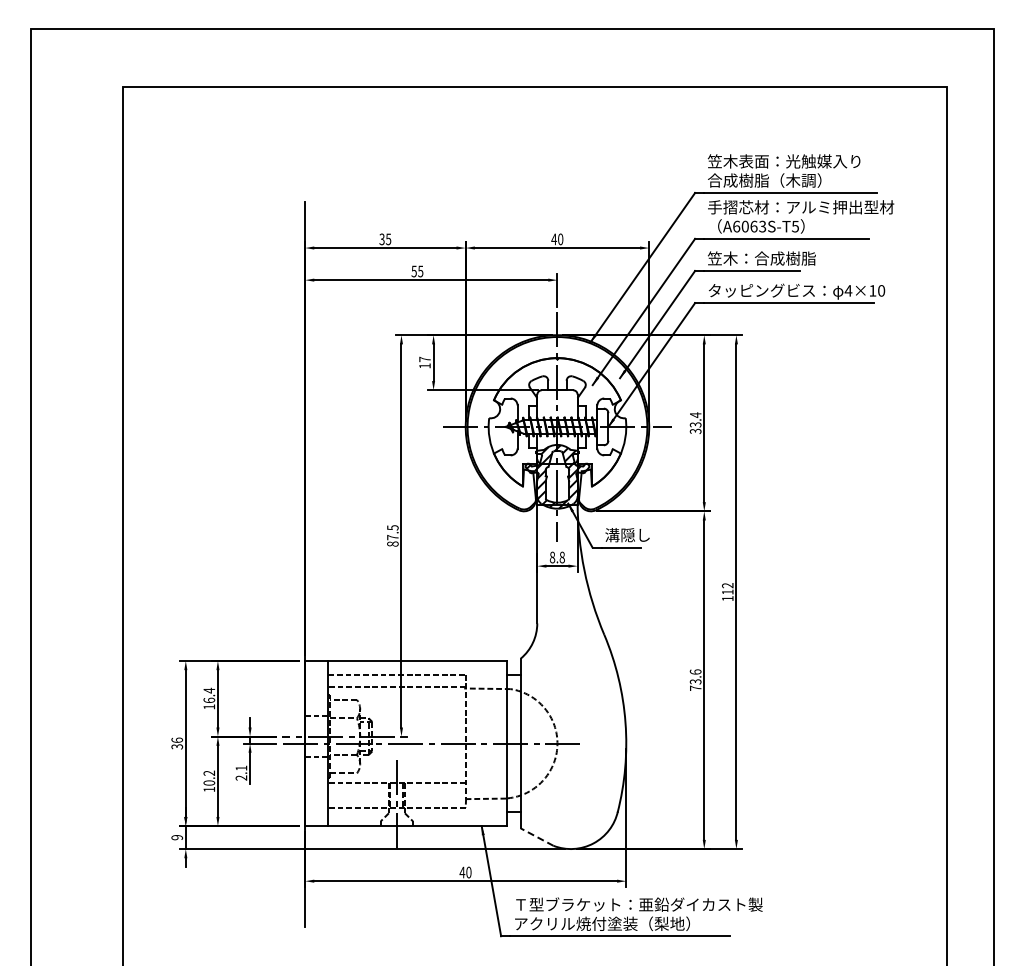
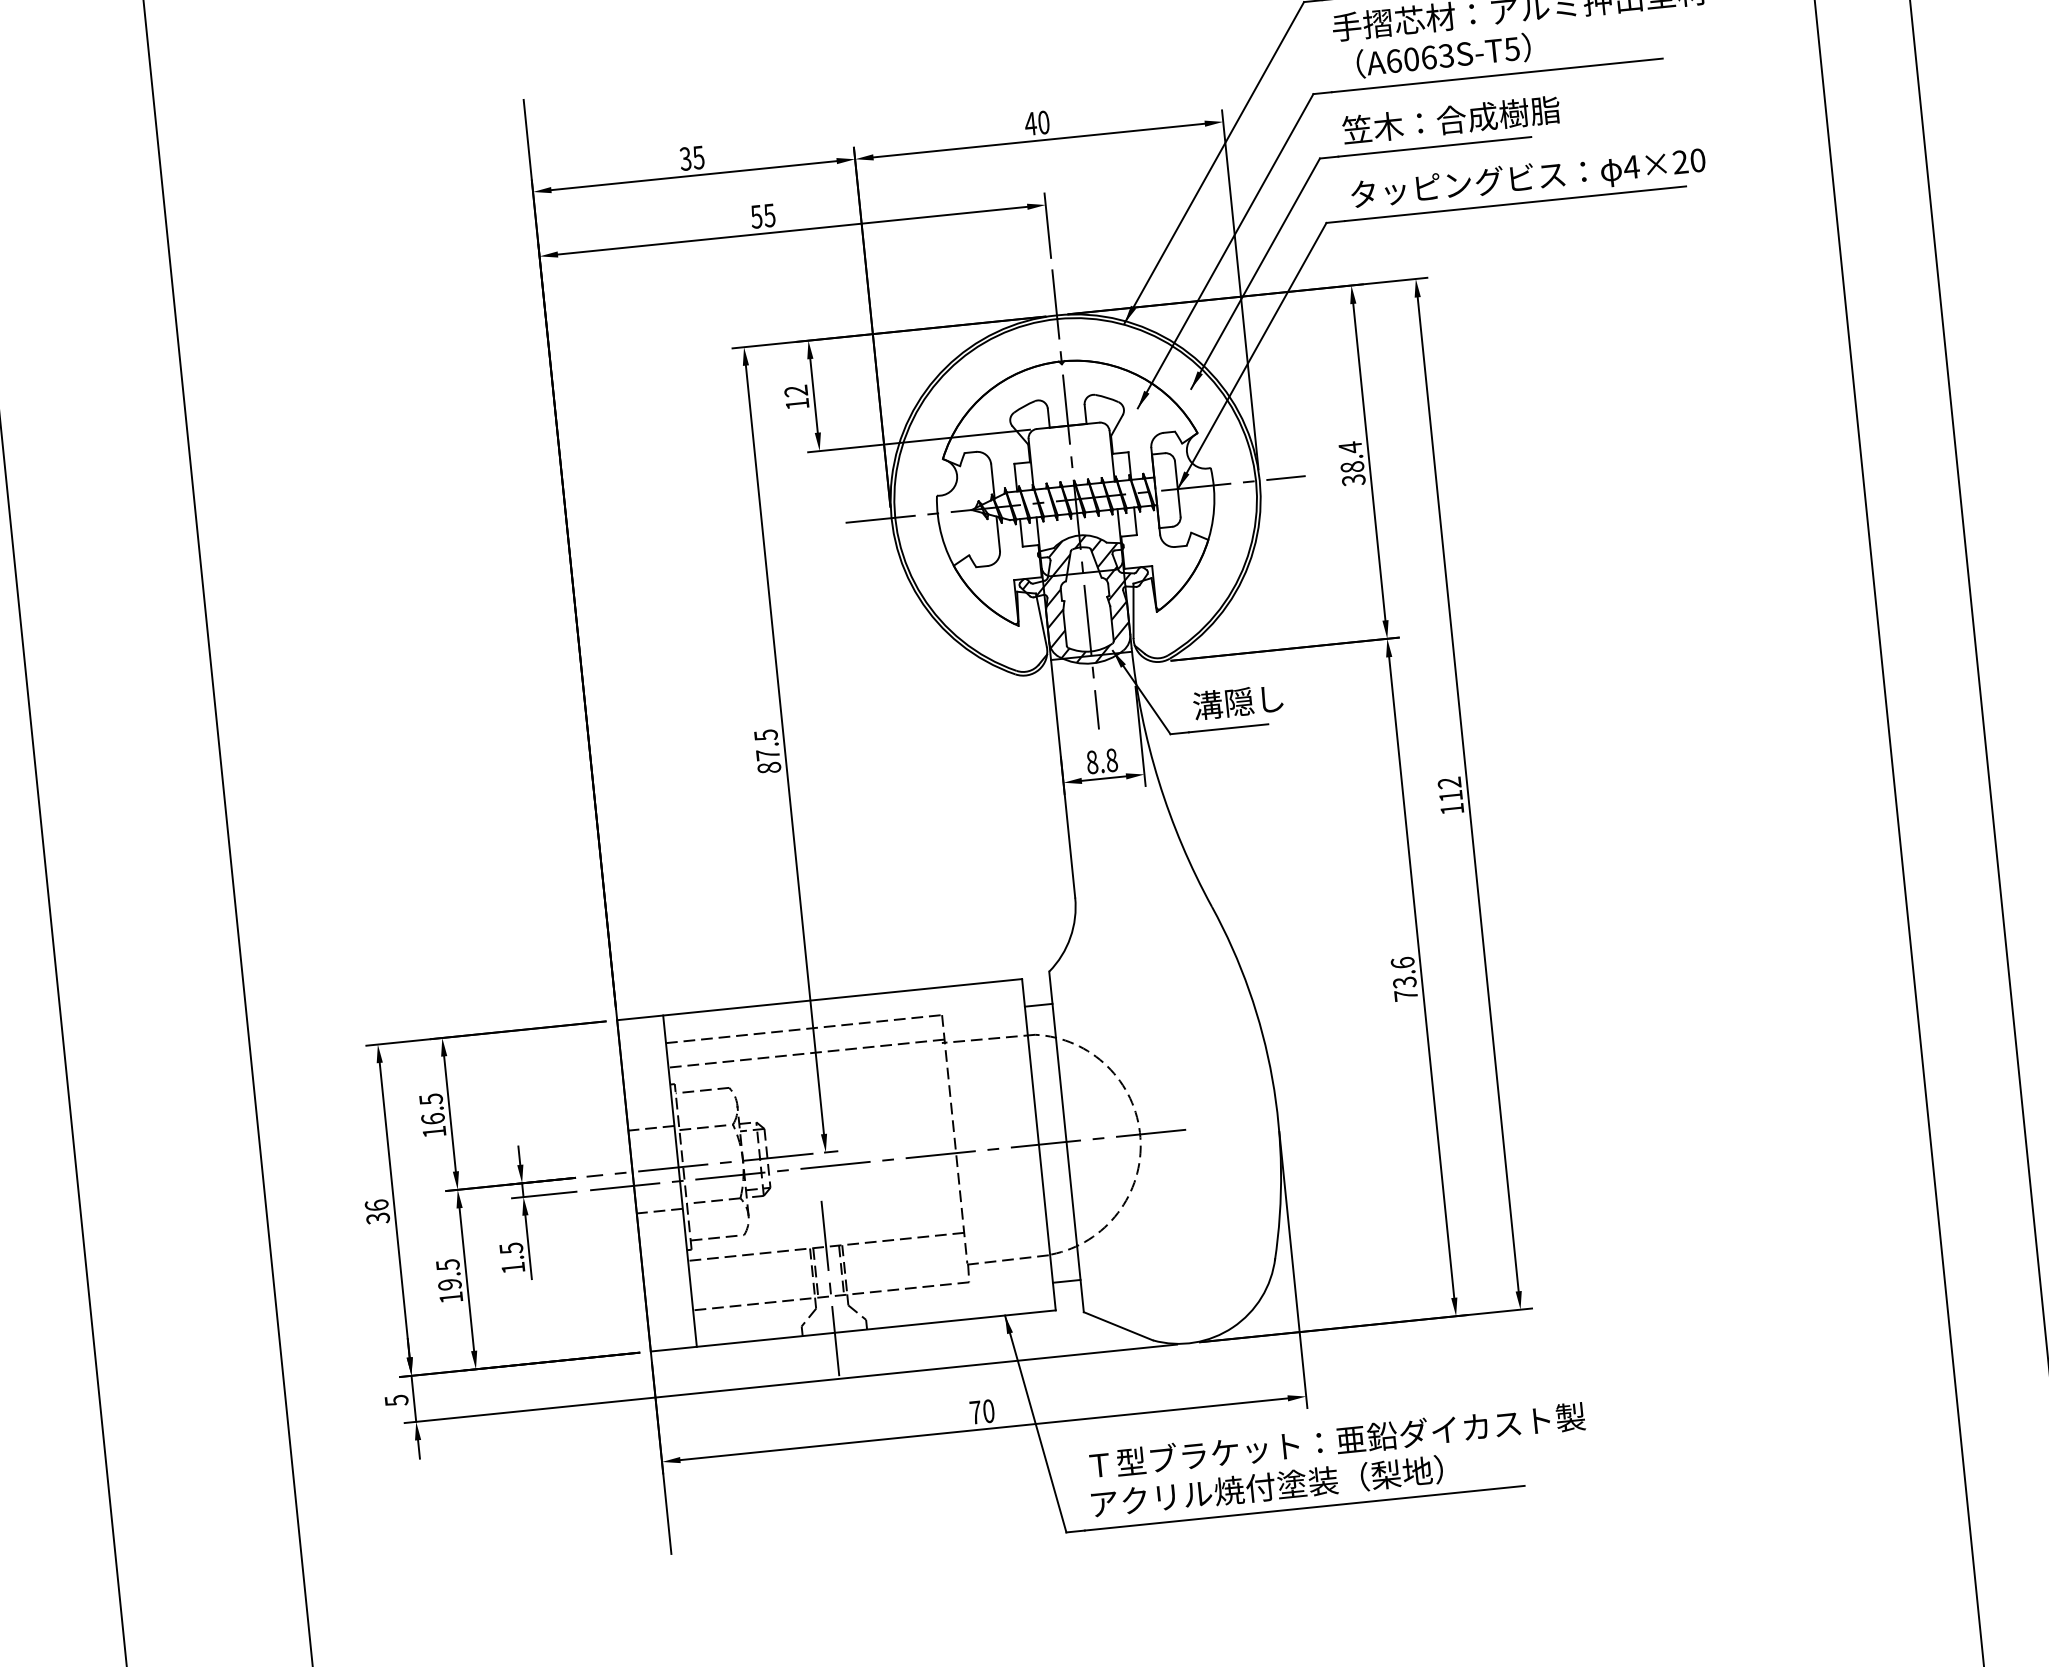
text: (872, 290) -> (1679, 161), 4×10 -> 4×20
text: (424, 359) -> (795, 391), 17 -> 12
text: (695, 424) -> (1351, 466), 33.4 -> 38.4
text: (209, 690) -> (431, 1098), 16.4 -> 16.5
text: (241, 772) -> (512, 1256), 2.1 -> 1.5
text: (209, 777) -> (449, 1273), 10.2 -> 19.5
text: (176, 837) -> (395, 1400), 9 -> 5
line: (537, 837) -> (1119, 1326), dashed -> solid
text: (462, 872) -> (975, 1412), 40 -> 70

